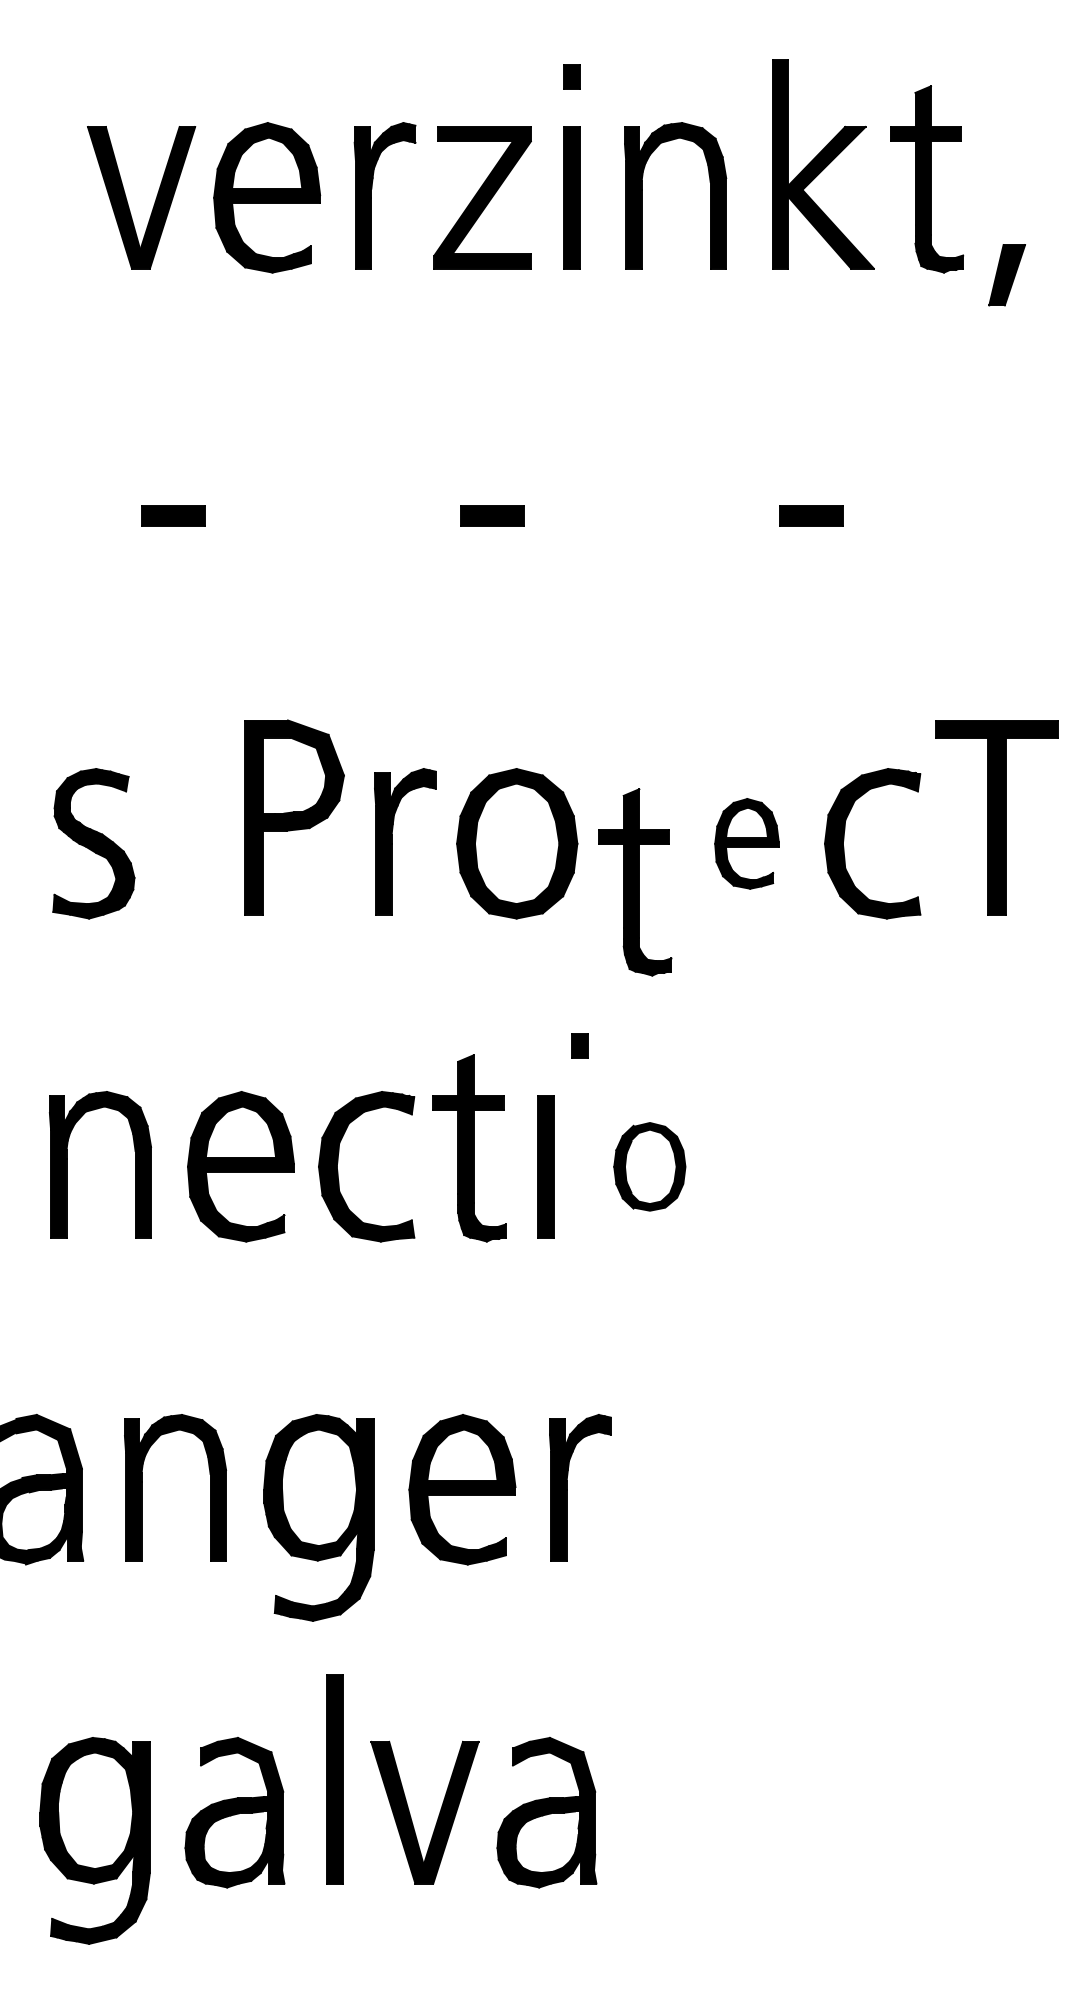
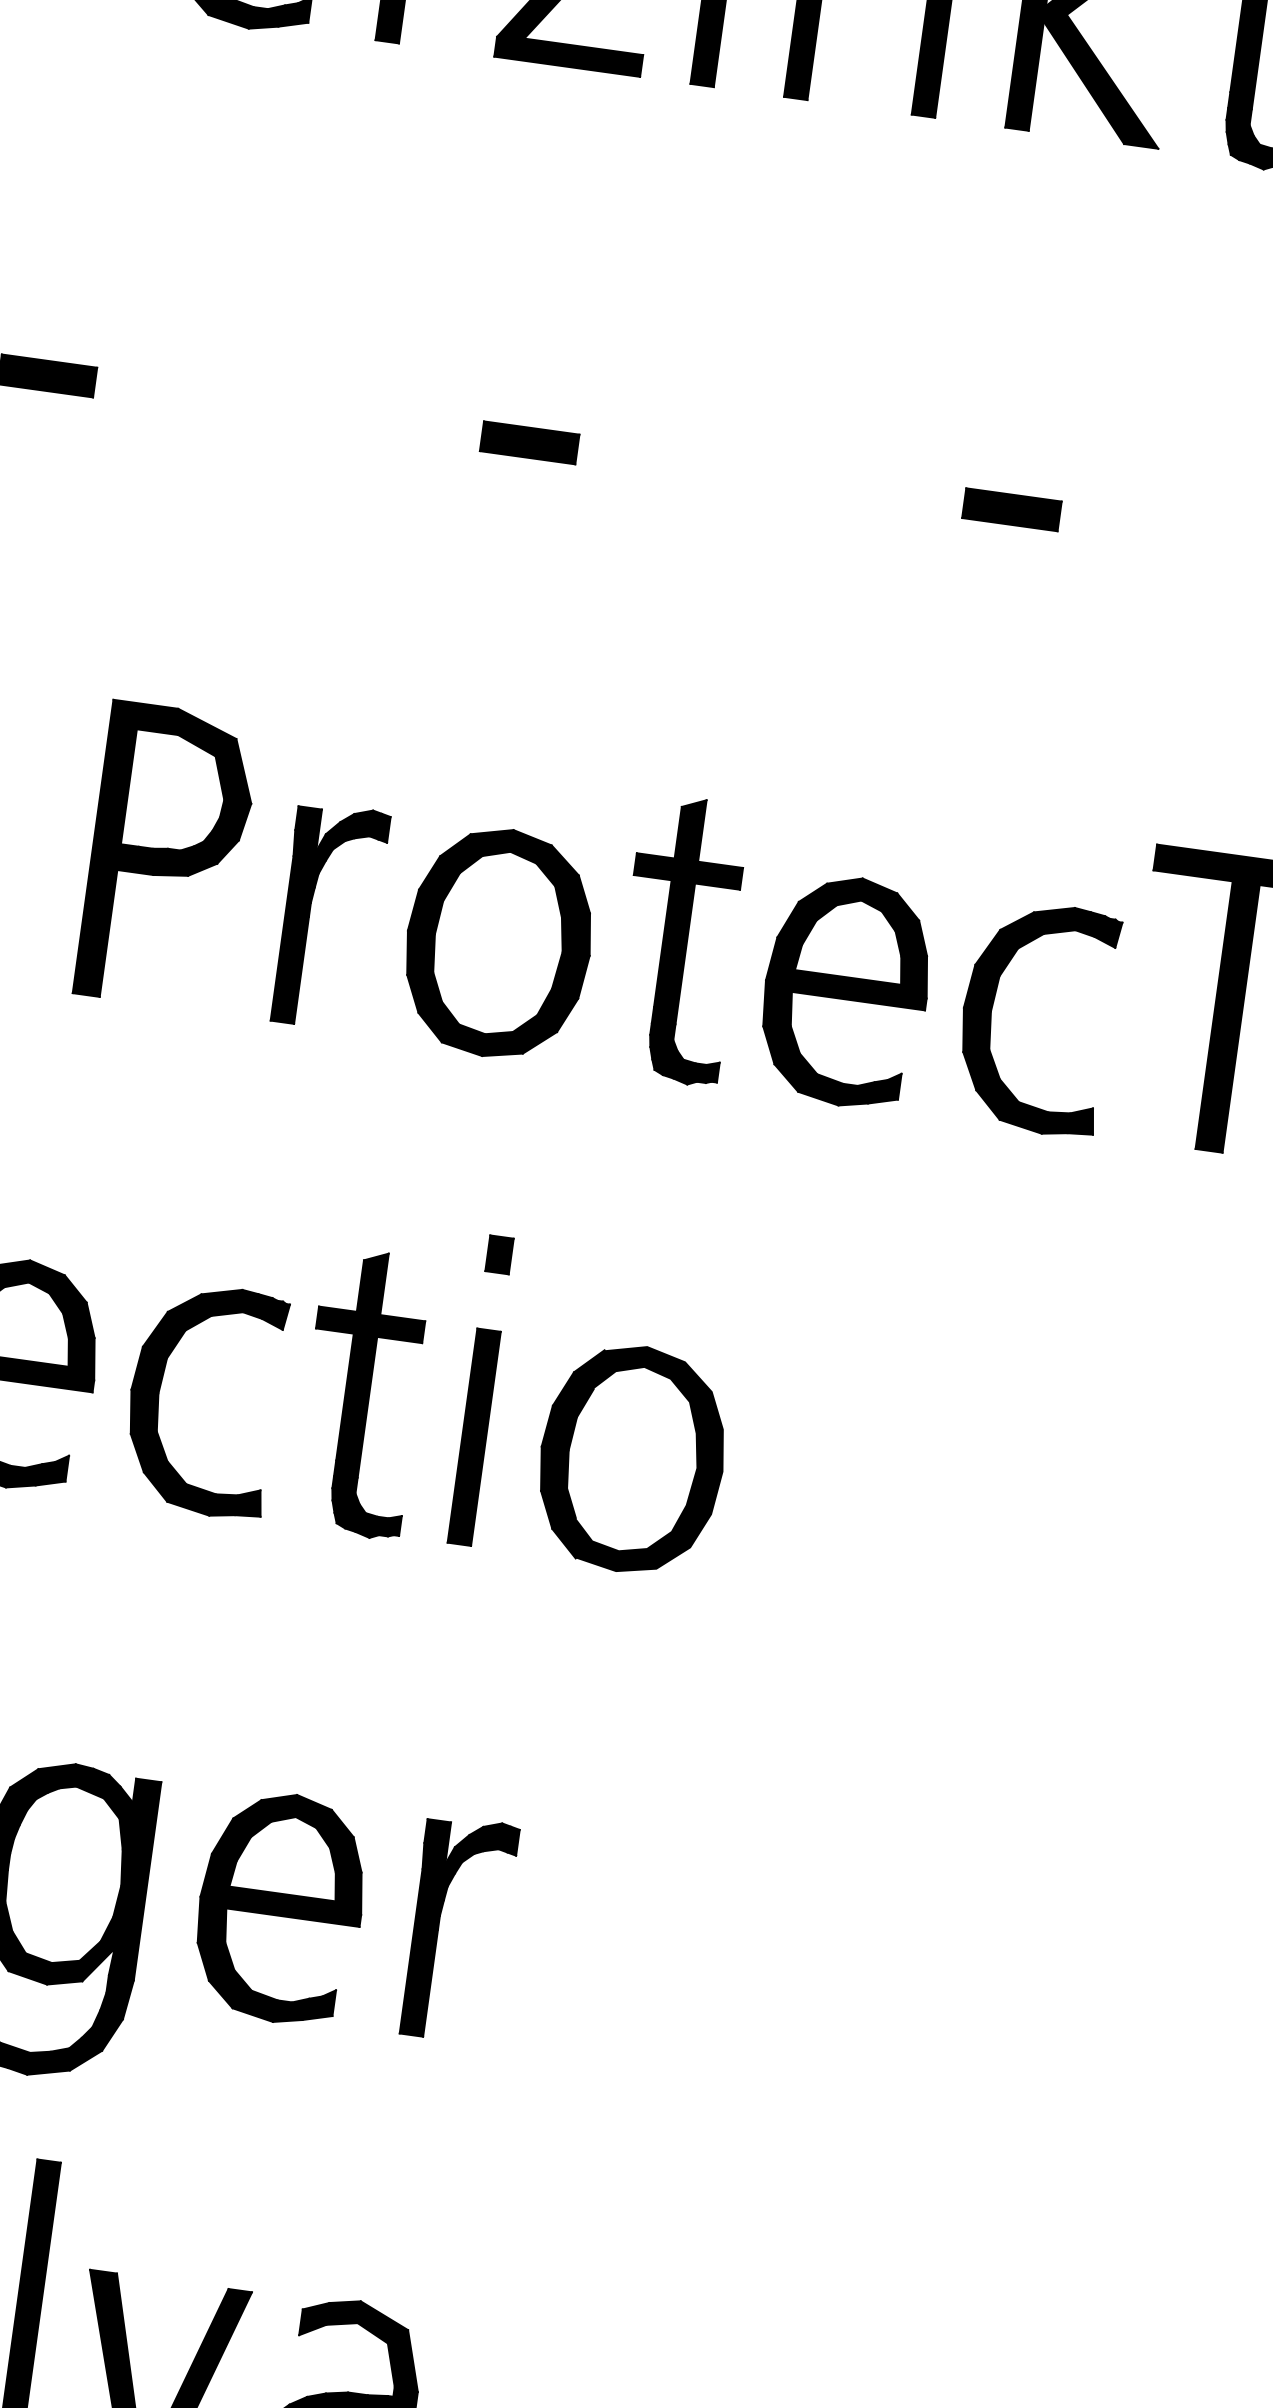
part: (746, 843) -> (845, 990), size x1.67
part: (635, 882) -> (681, 940), moved
part: (579, 1045) -> (499, 1253), moved
part: (649, 1166) -> (631, 1458), size x1.67

